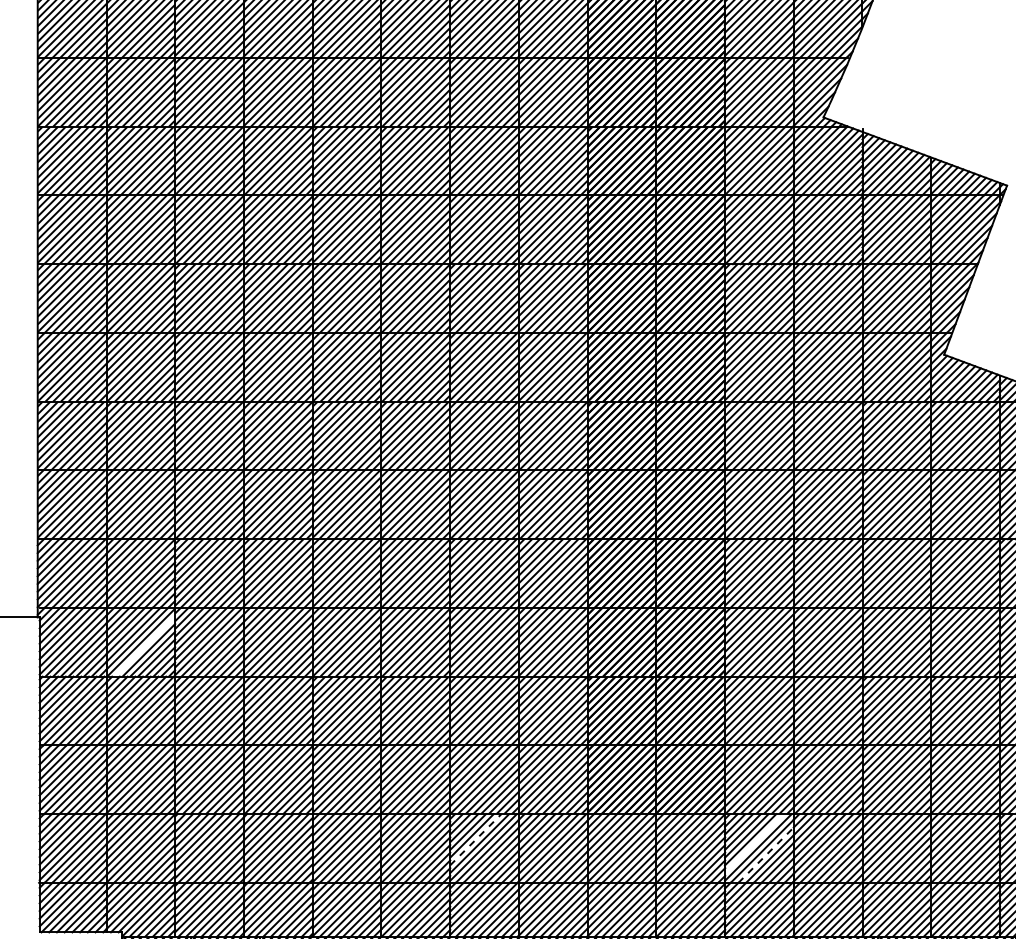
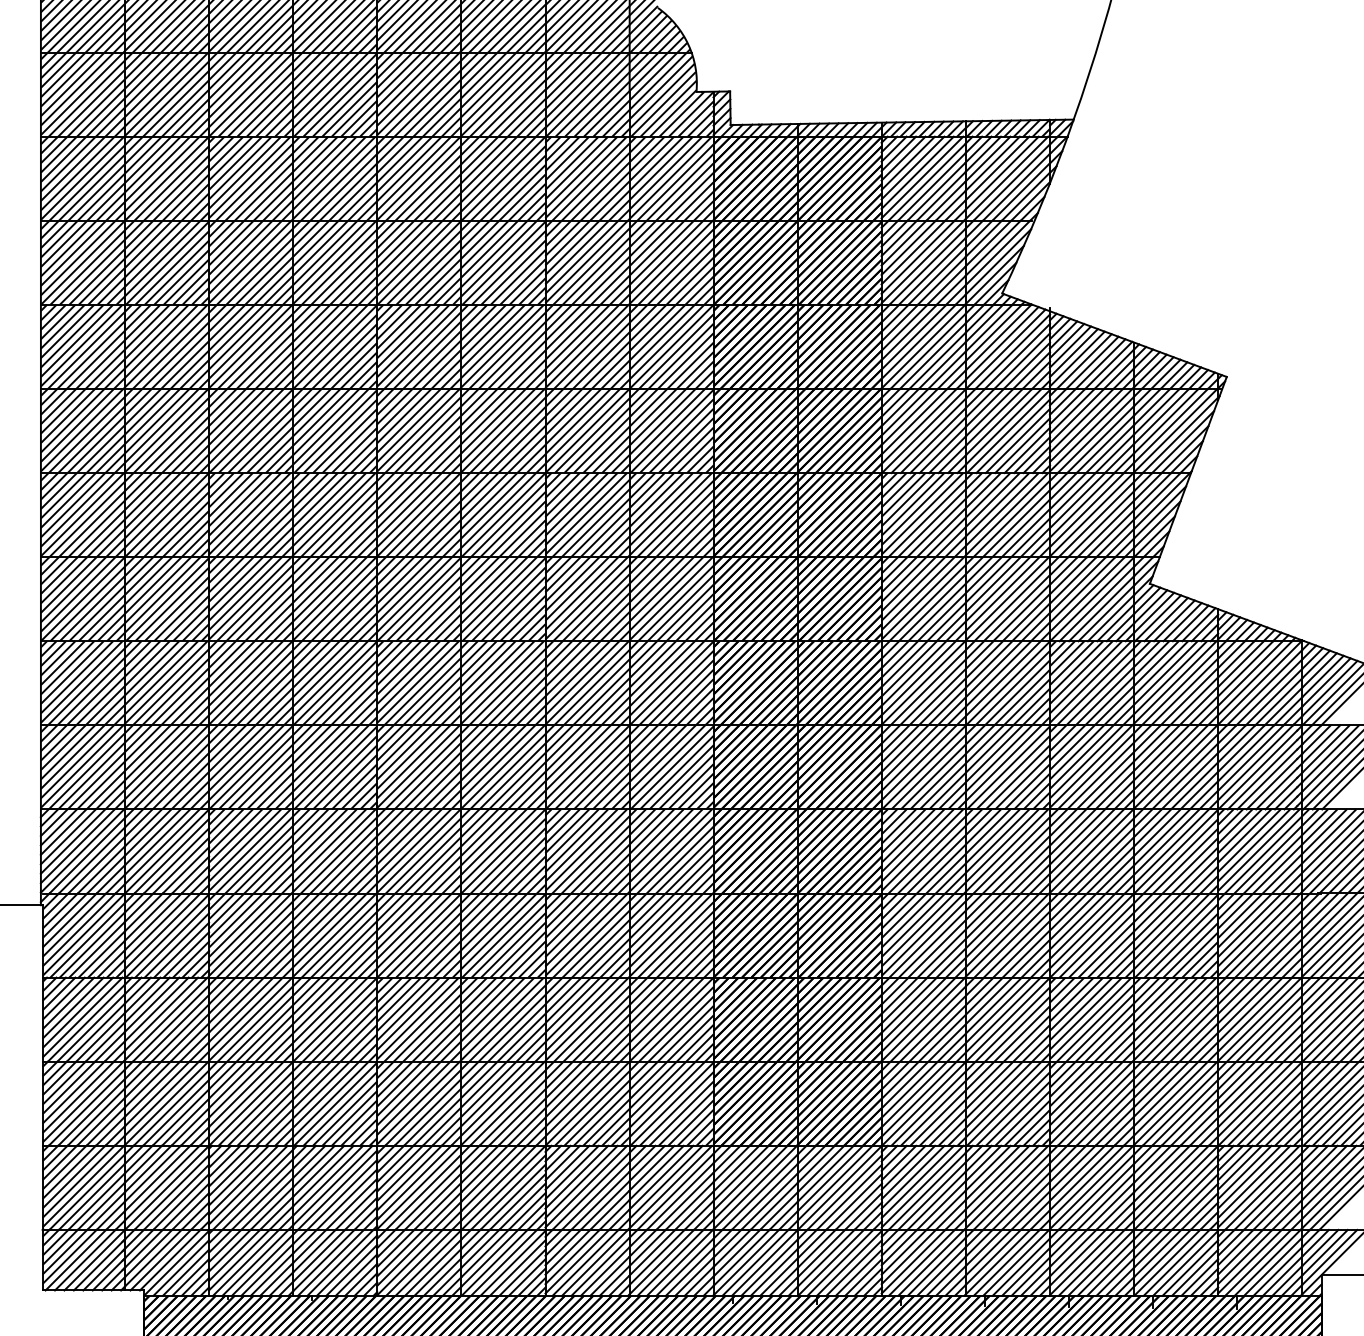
line: (145, 646) -> (172, 940), added
line: (476, 839) -> (577, 1176), dashed -> solid
line: (754, 843) -> (917, 1181), added
line: (765, 855) -> (931, 1196), dashed -> solid

